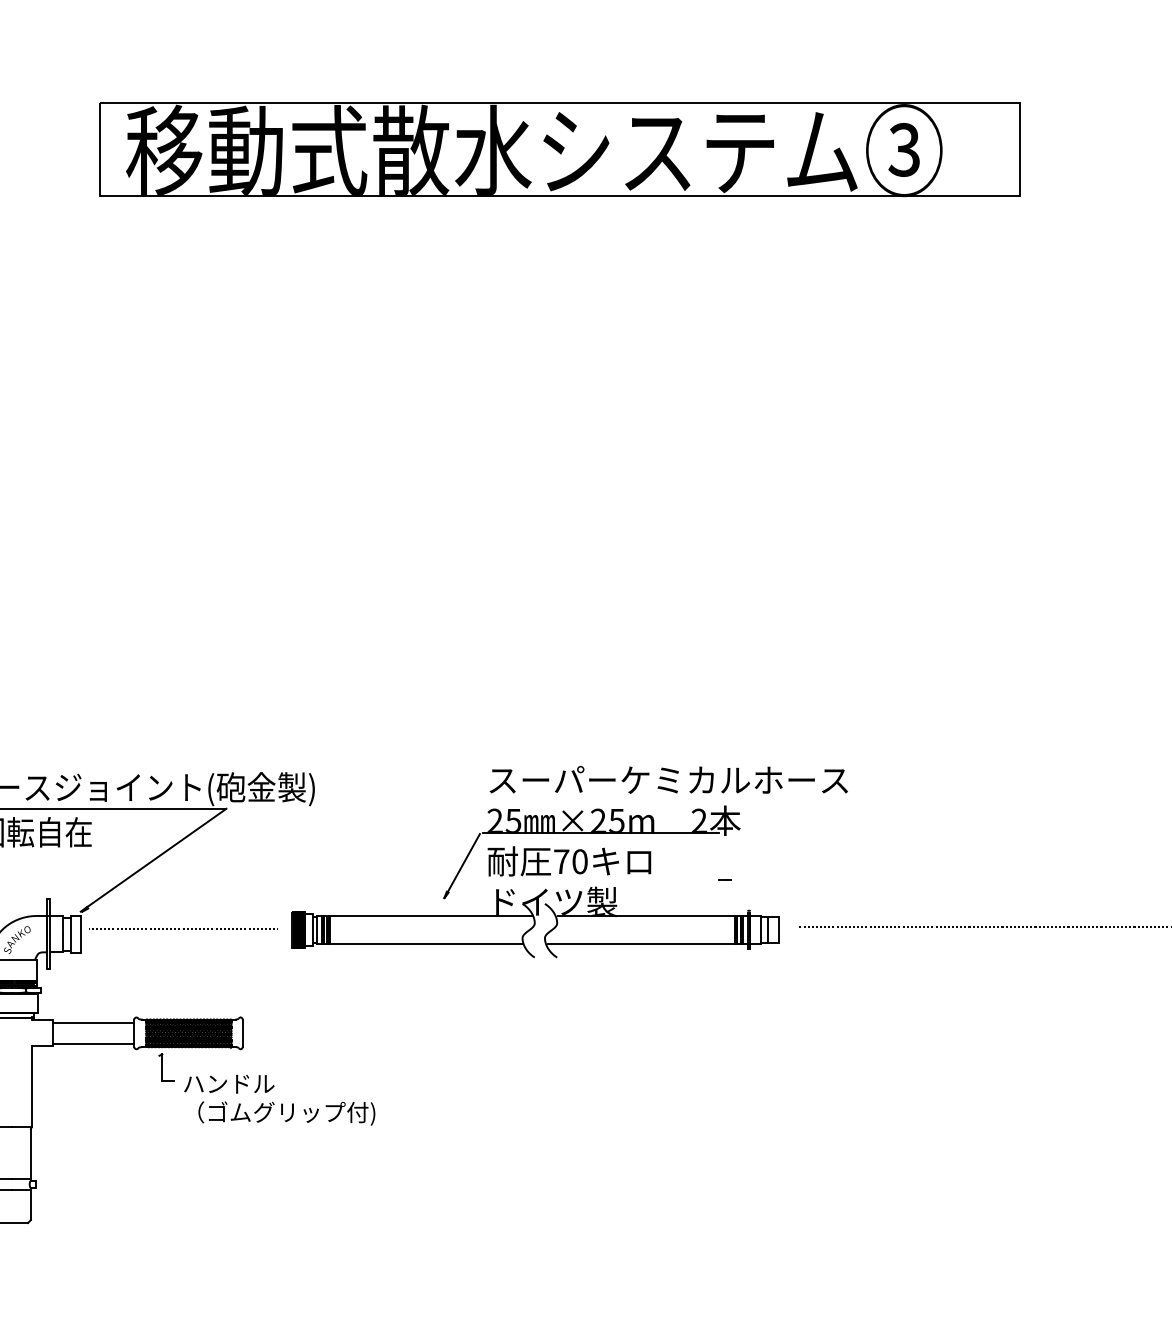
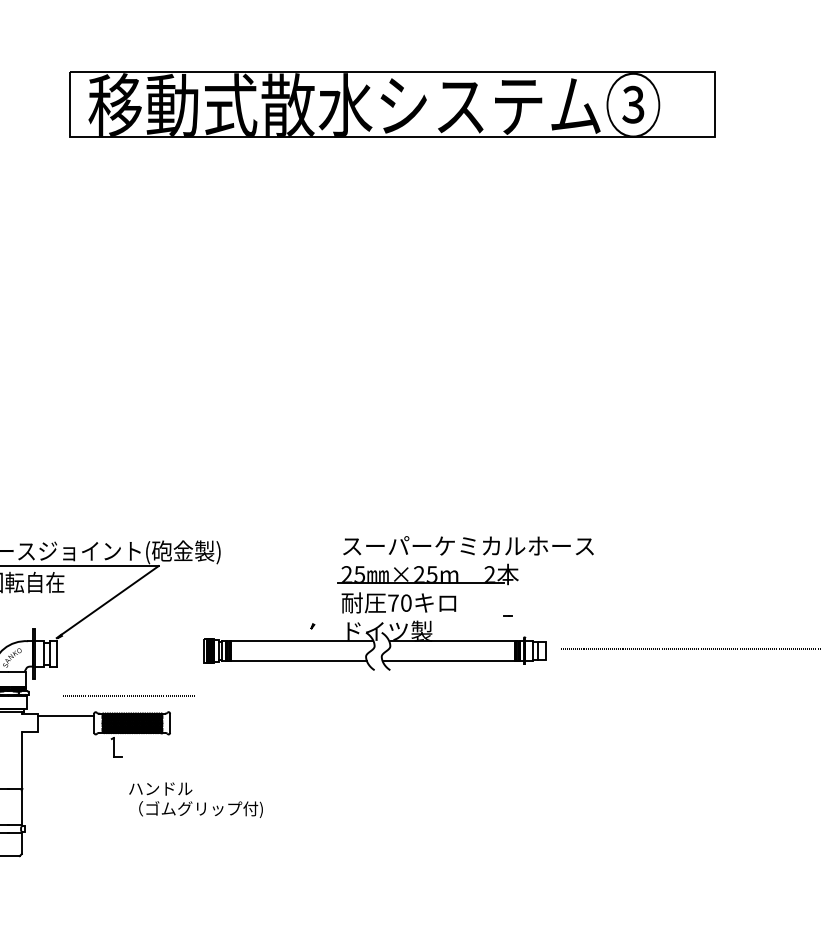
line: (463, 863) -> (324, 604), removed
line: (183, 928) -> (128, 695), moved
line: (93, 1043) -> (65, 730), removed
text: (279, 1099) -> (195, 799), moved

